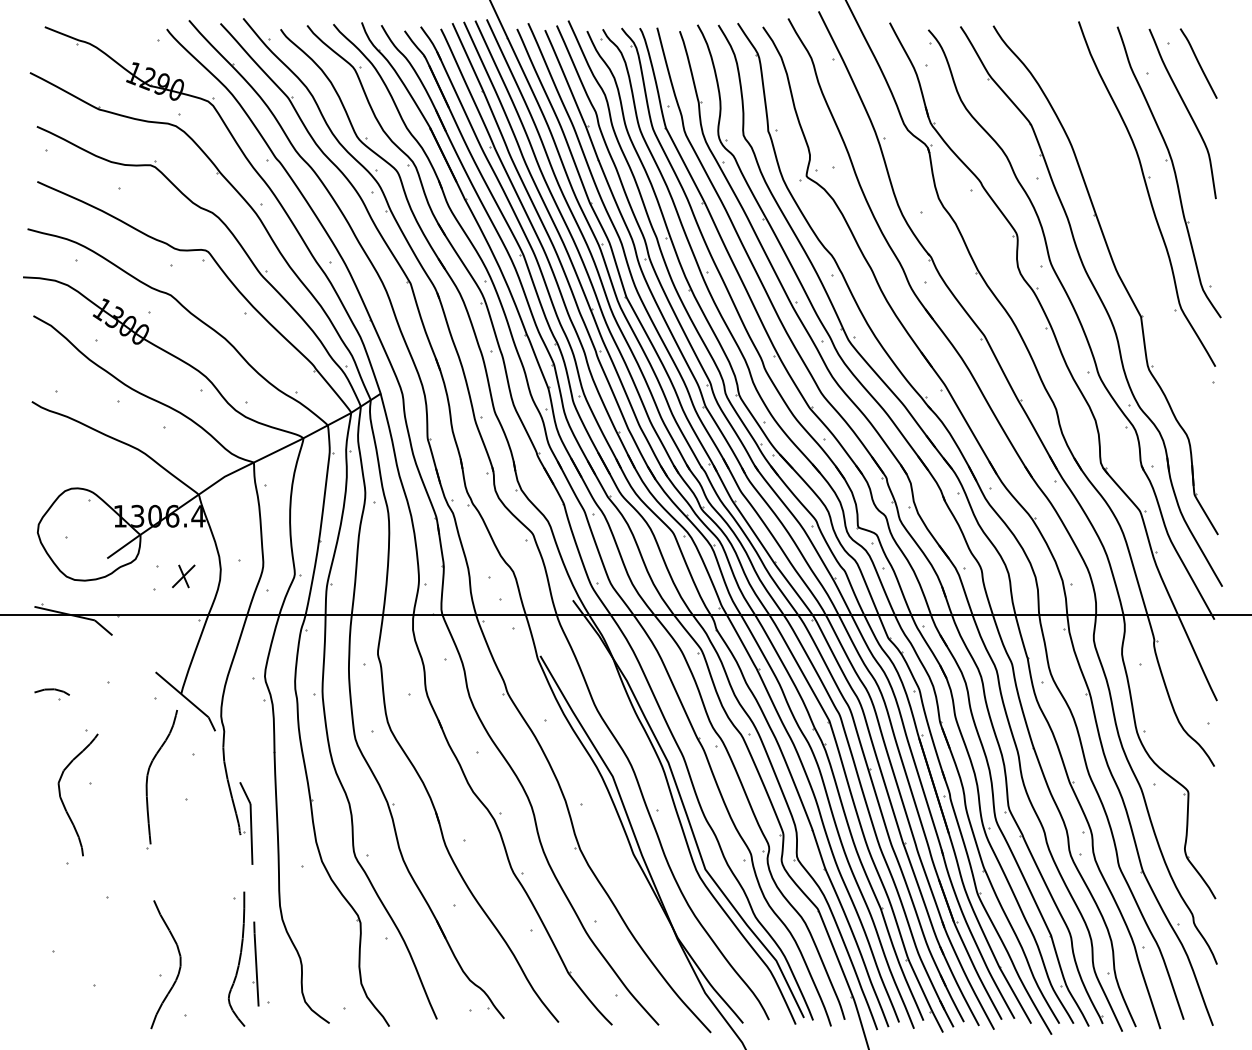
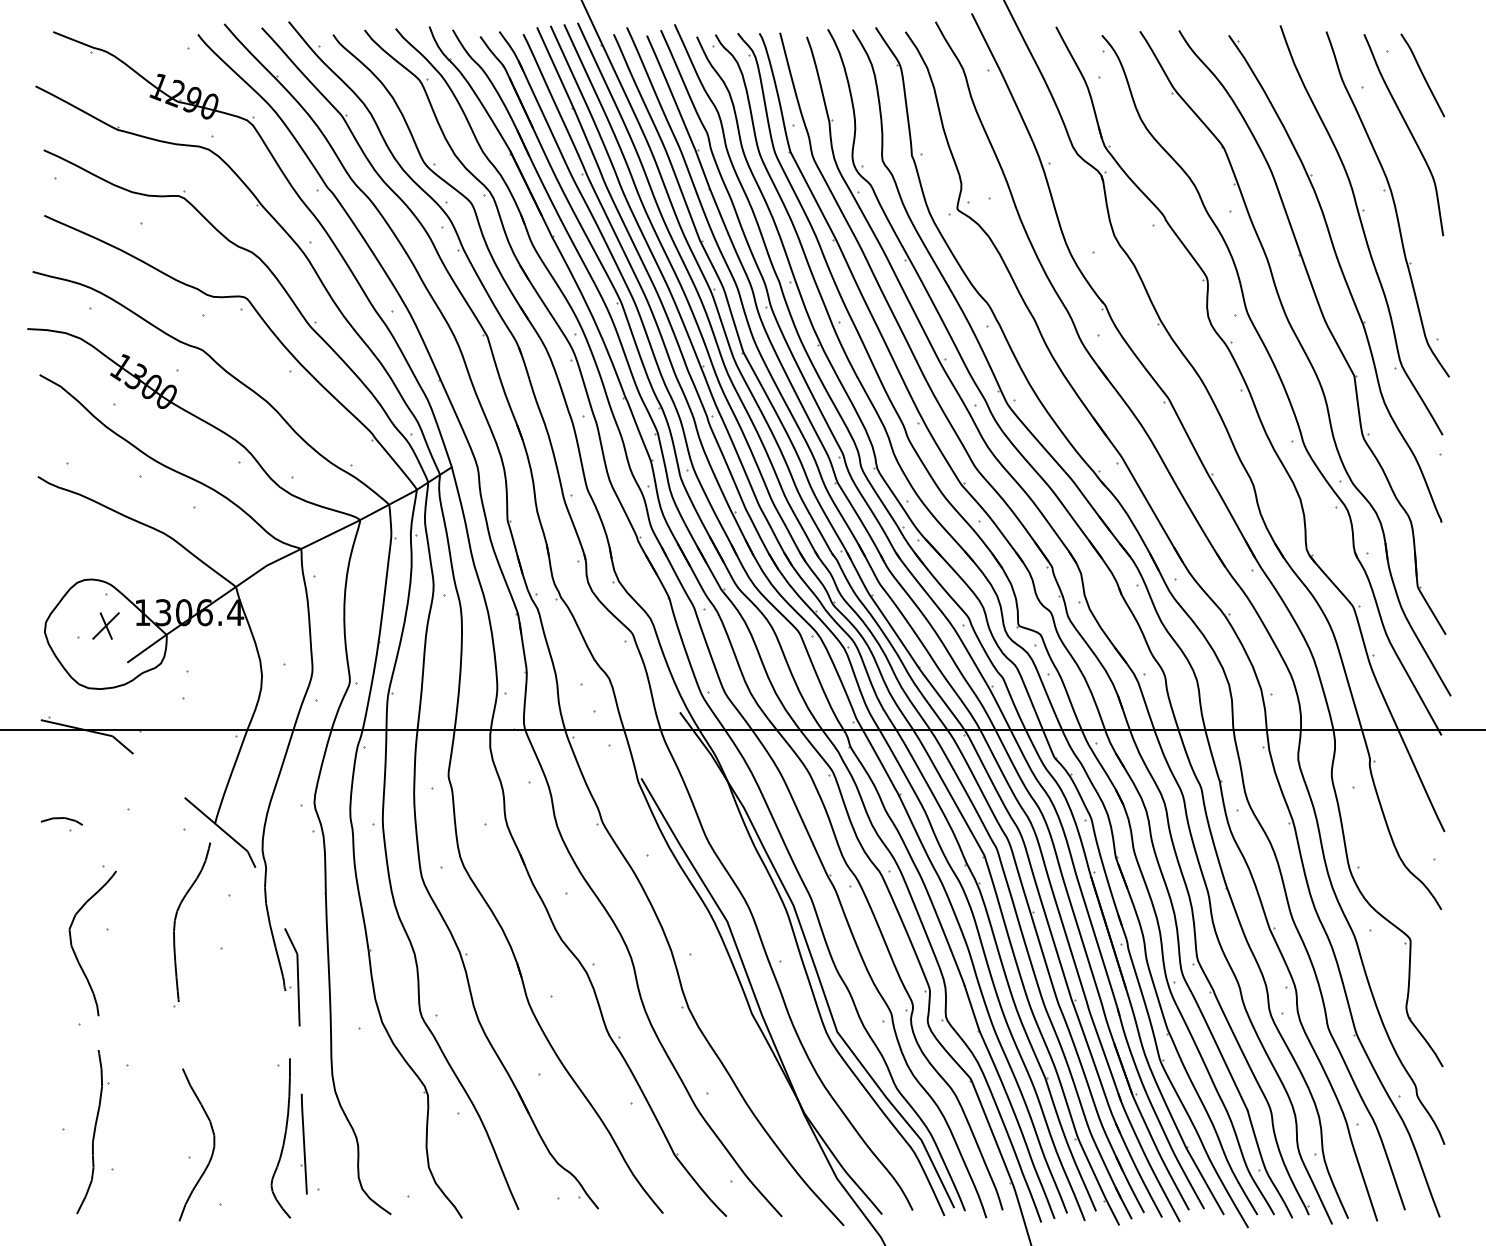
part: (1131, 232) -> (1342, 275), added
part: (183, 575) -> (105, 625), moved
part: (77, 954) -> (92, 1132), added

